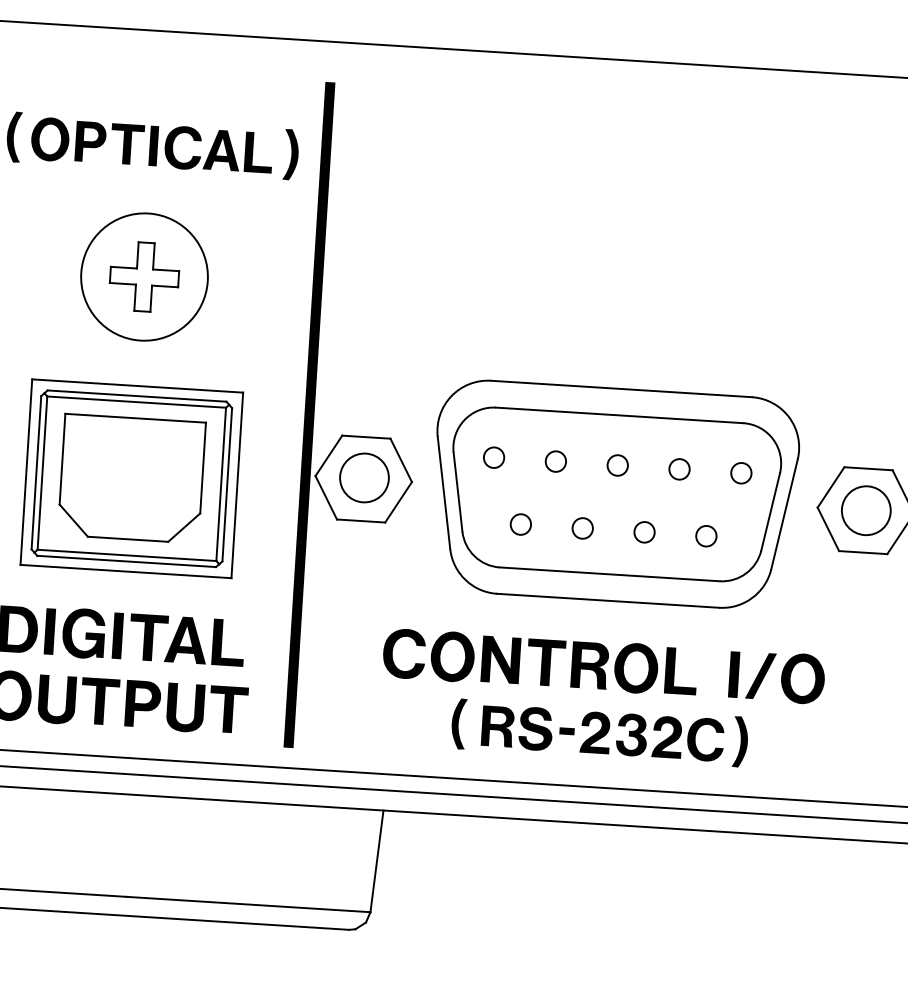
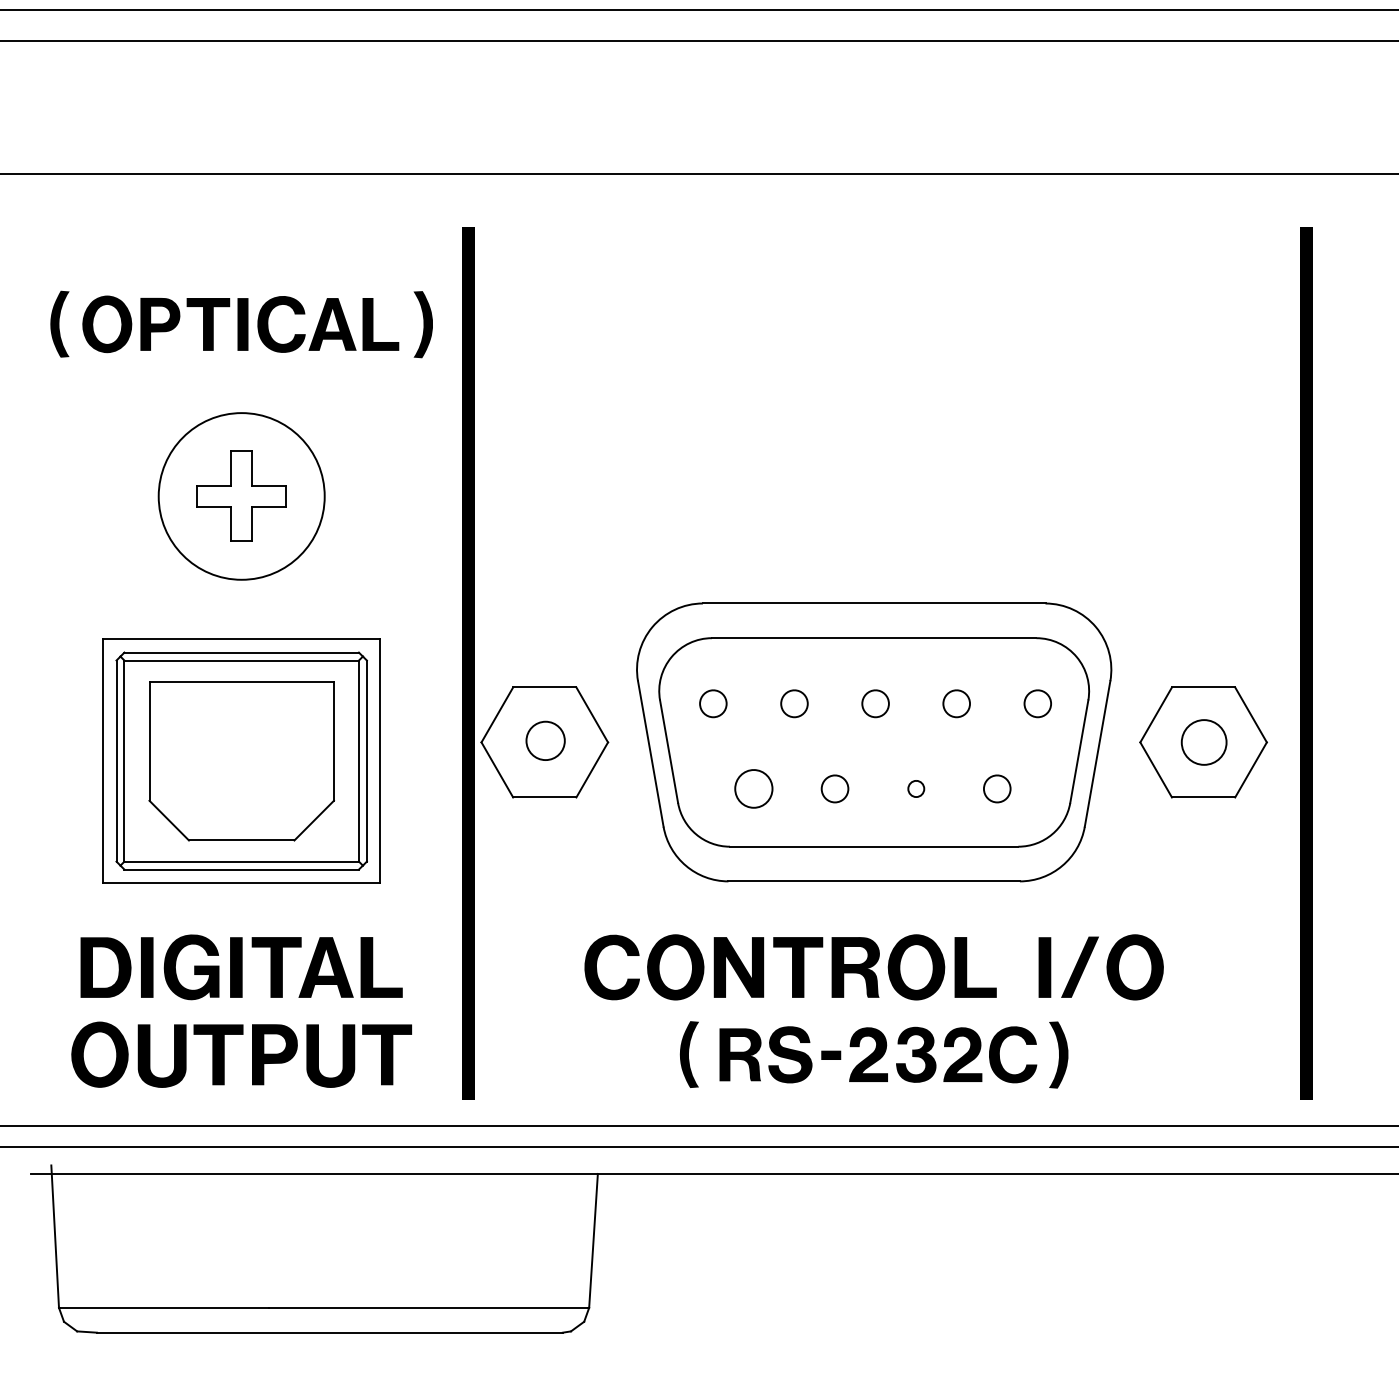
circle: (364, 477) -> (545, 740), size x0.6
circle: (866, 510) -> (1204, 742), size x0.7
part: (520, 524) -> (753, 788), size x1.4
part: (644, 532) -> (916, 788), size x0.6

